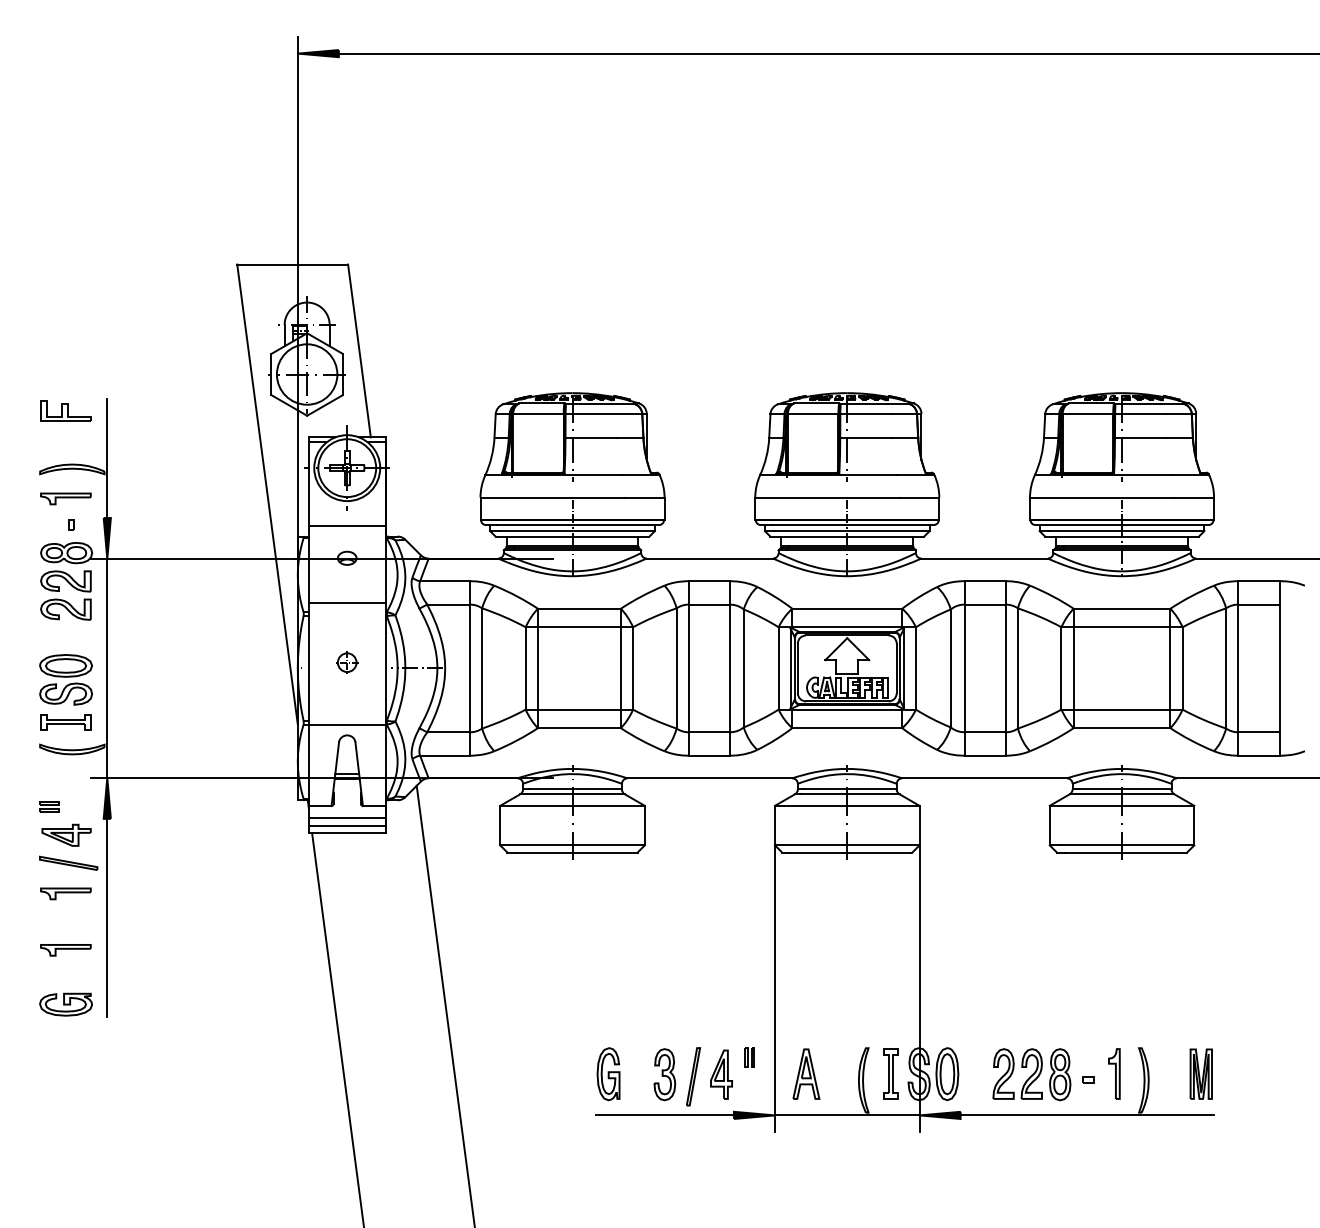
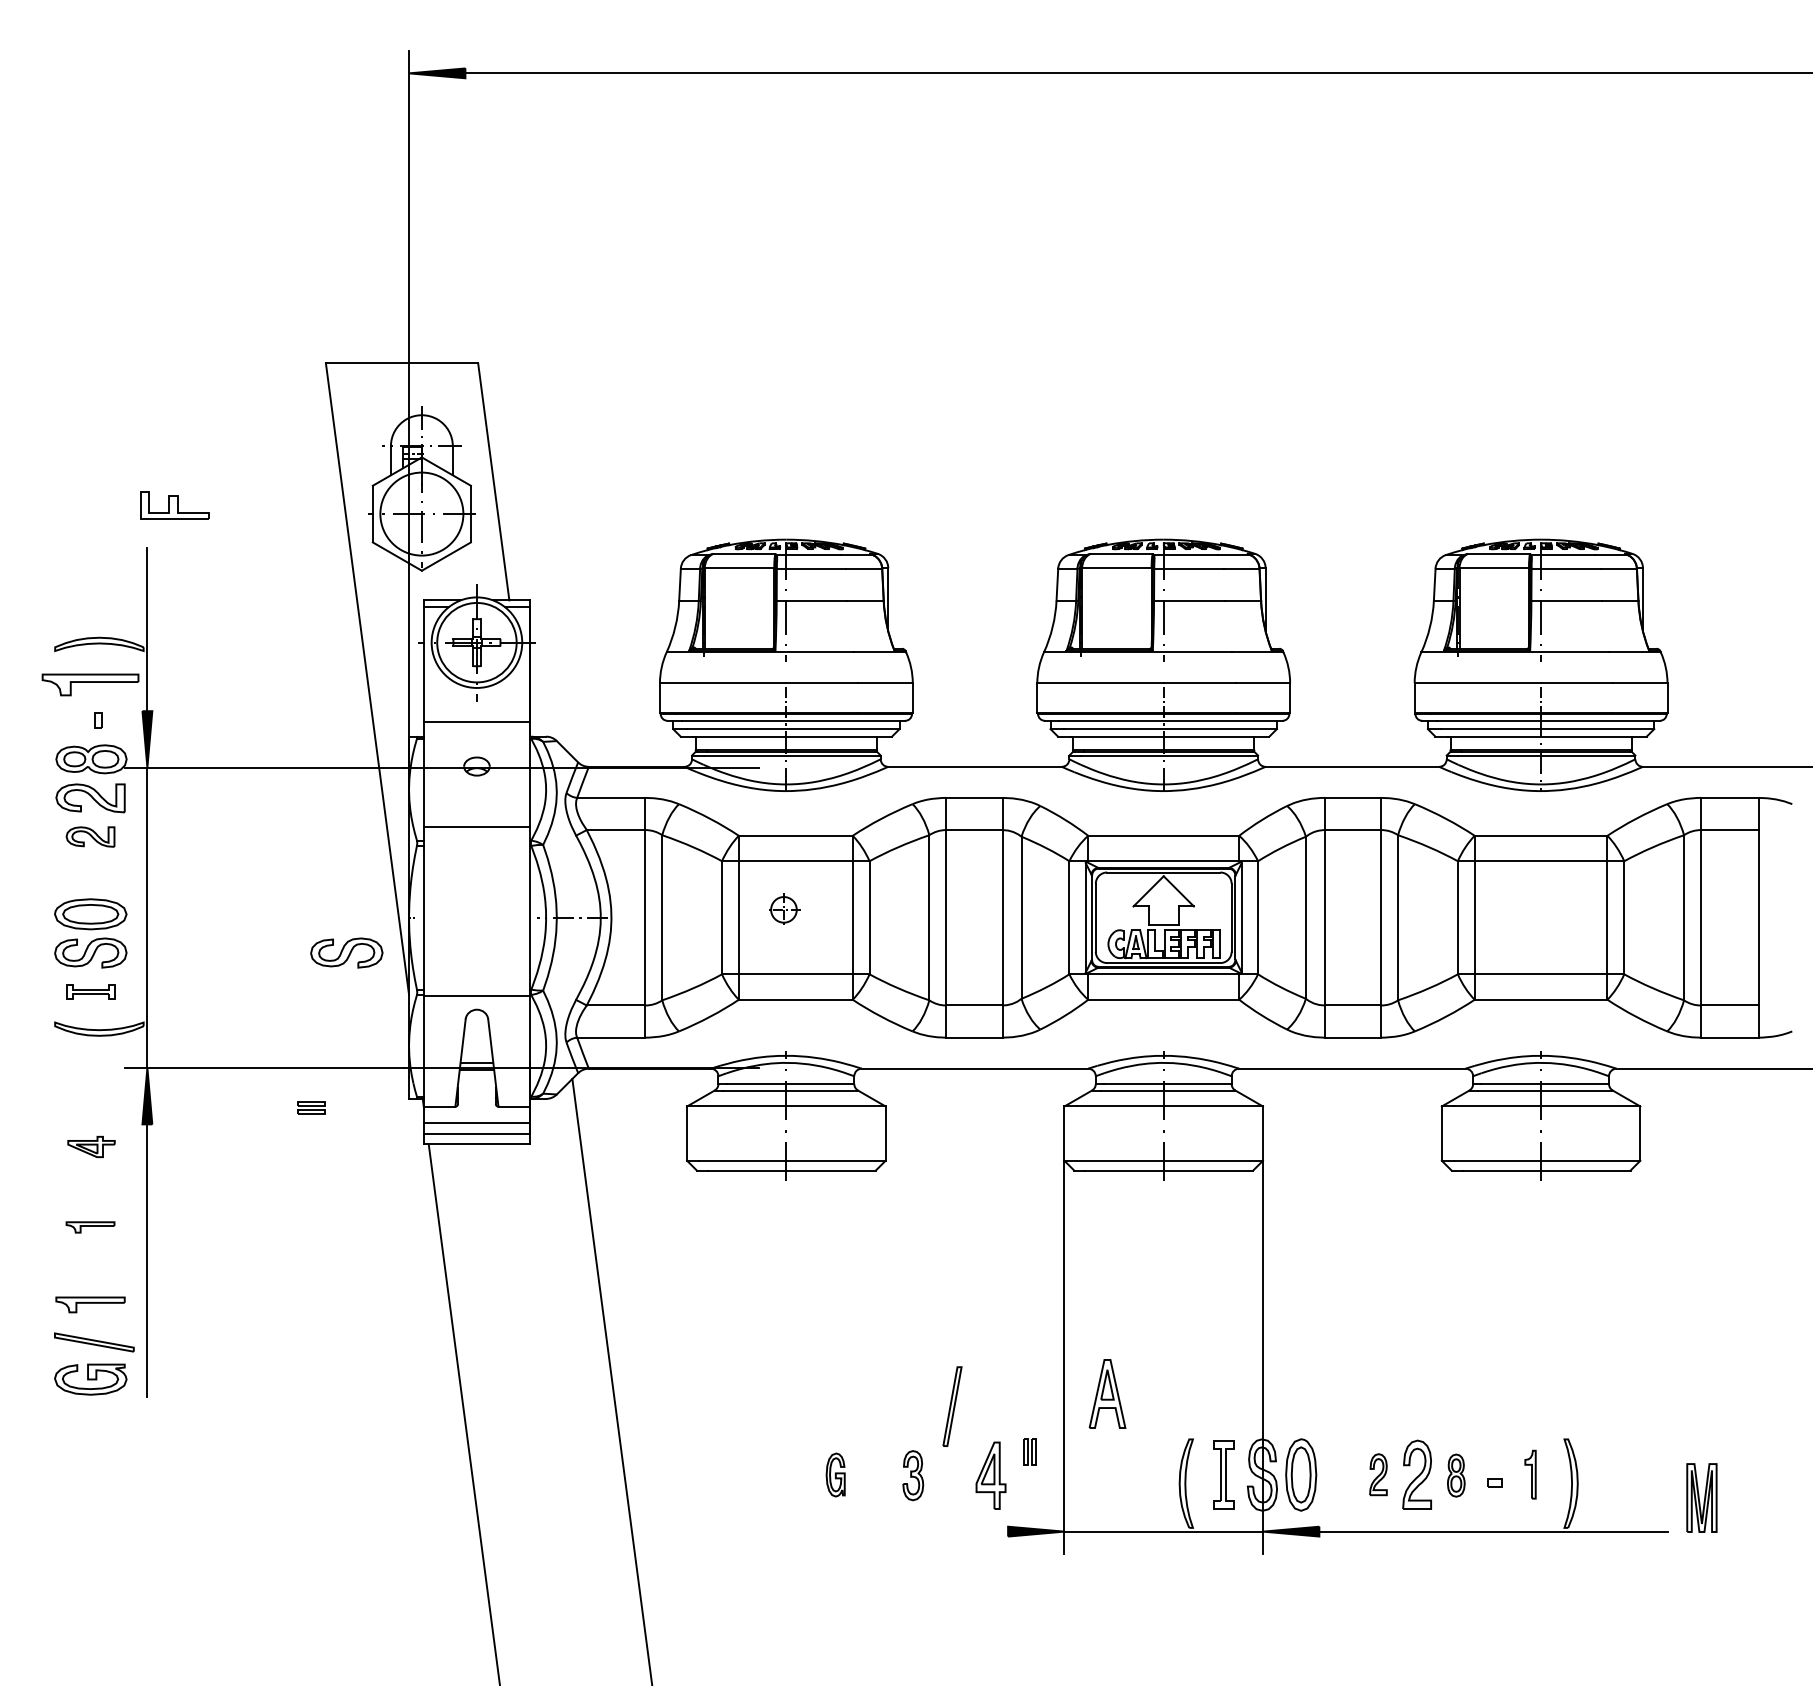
part: (65, 411) -> (174, 505), moved
part: (65, 498) -> (90, 684), size x1.4
part: (65, 609) -> (90, 836), size x0.7
part: (347, 661) -> (784, 908), moved
part: (252, 693) -> (346, 952), added
part: (65, 722) -> (90, 991), size x0.7
part: (49, 806) -> (311, 1107), moved
part: (66, 834) -> (91, 1146), size x0.7
part: (68, 863) -> (94, 1342), moved
part: (65, 893) -> (90, 1227), size x0.7
part: (608, 1073) -> (835, 1474), size x0.6
part: (806, 1073) -> (1107, 1393), moved
part: (1003, 1073) -> (1378, 1474), size x0.6
part: (1114, 1073) -> (1530, 1474), size x0.7
part: (1200, 1073) -> (1701, 1497), moved
part: (665, 1074) -> (913, 1475), size x0.7
part: (1060, 1074) -> (1456, 1475), size x0.6
part: (693, 1076) -> (952, 1406), moved
line: (665, 1115) -> (913, 1531), removed

